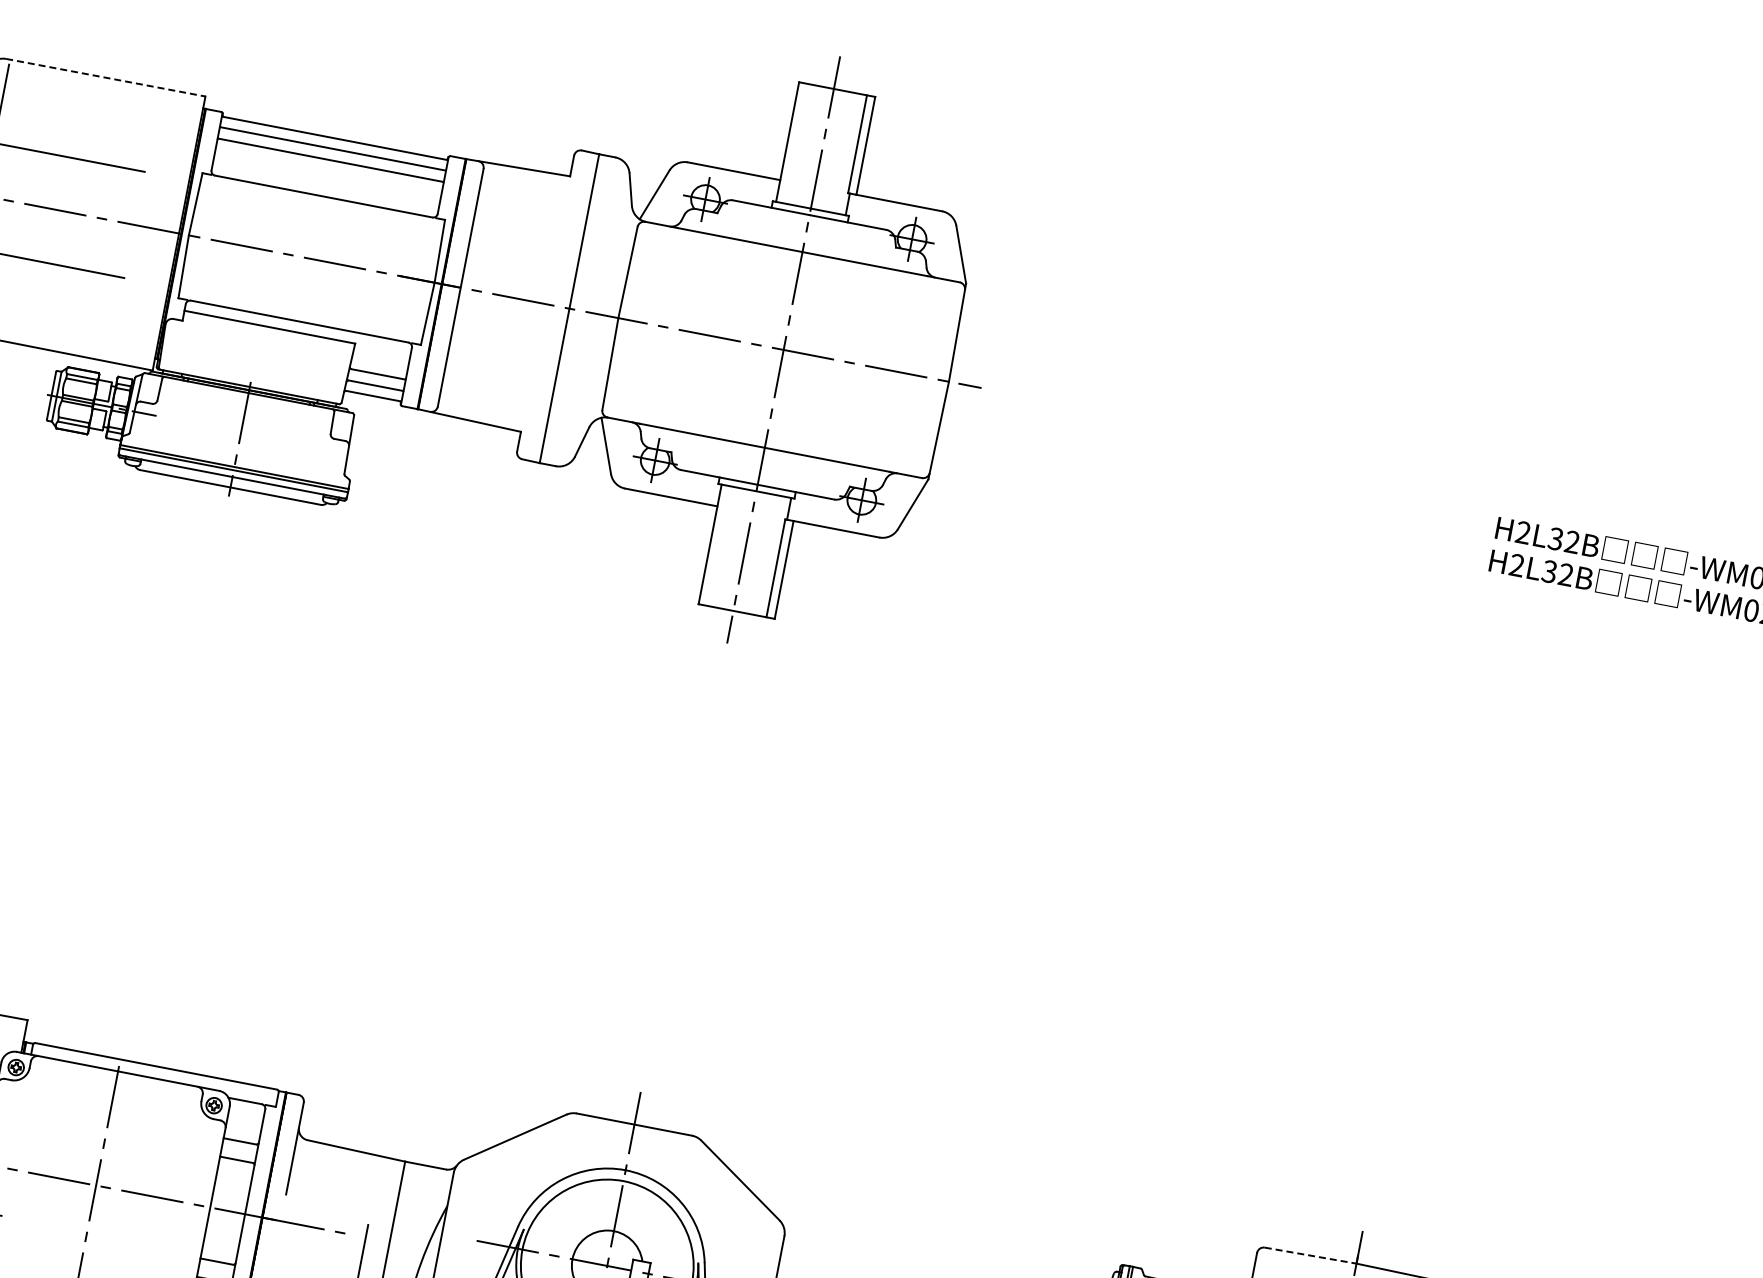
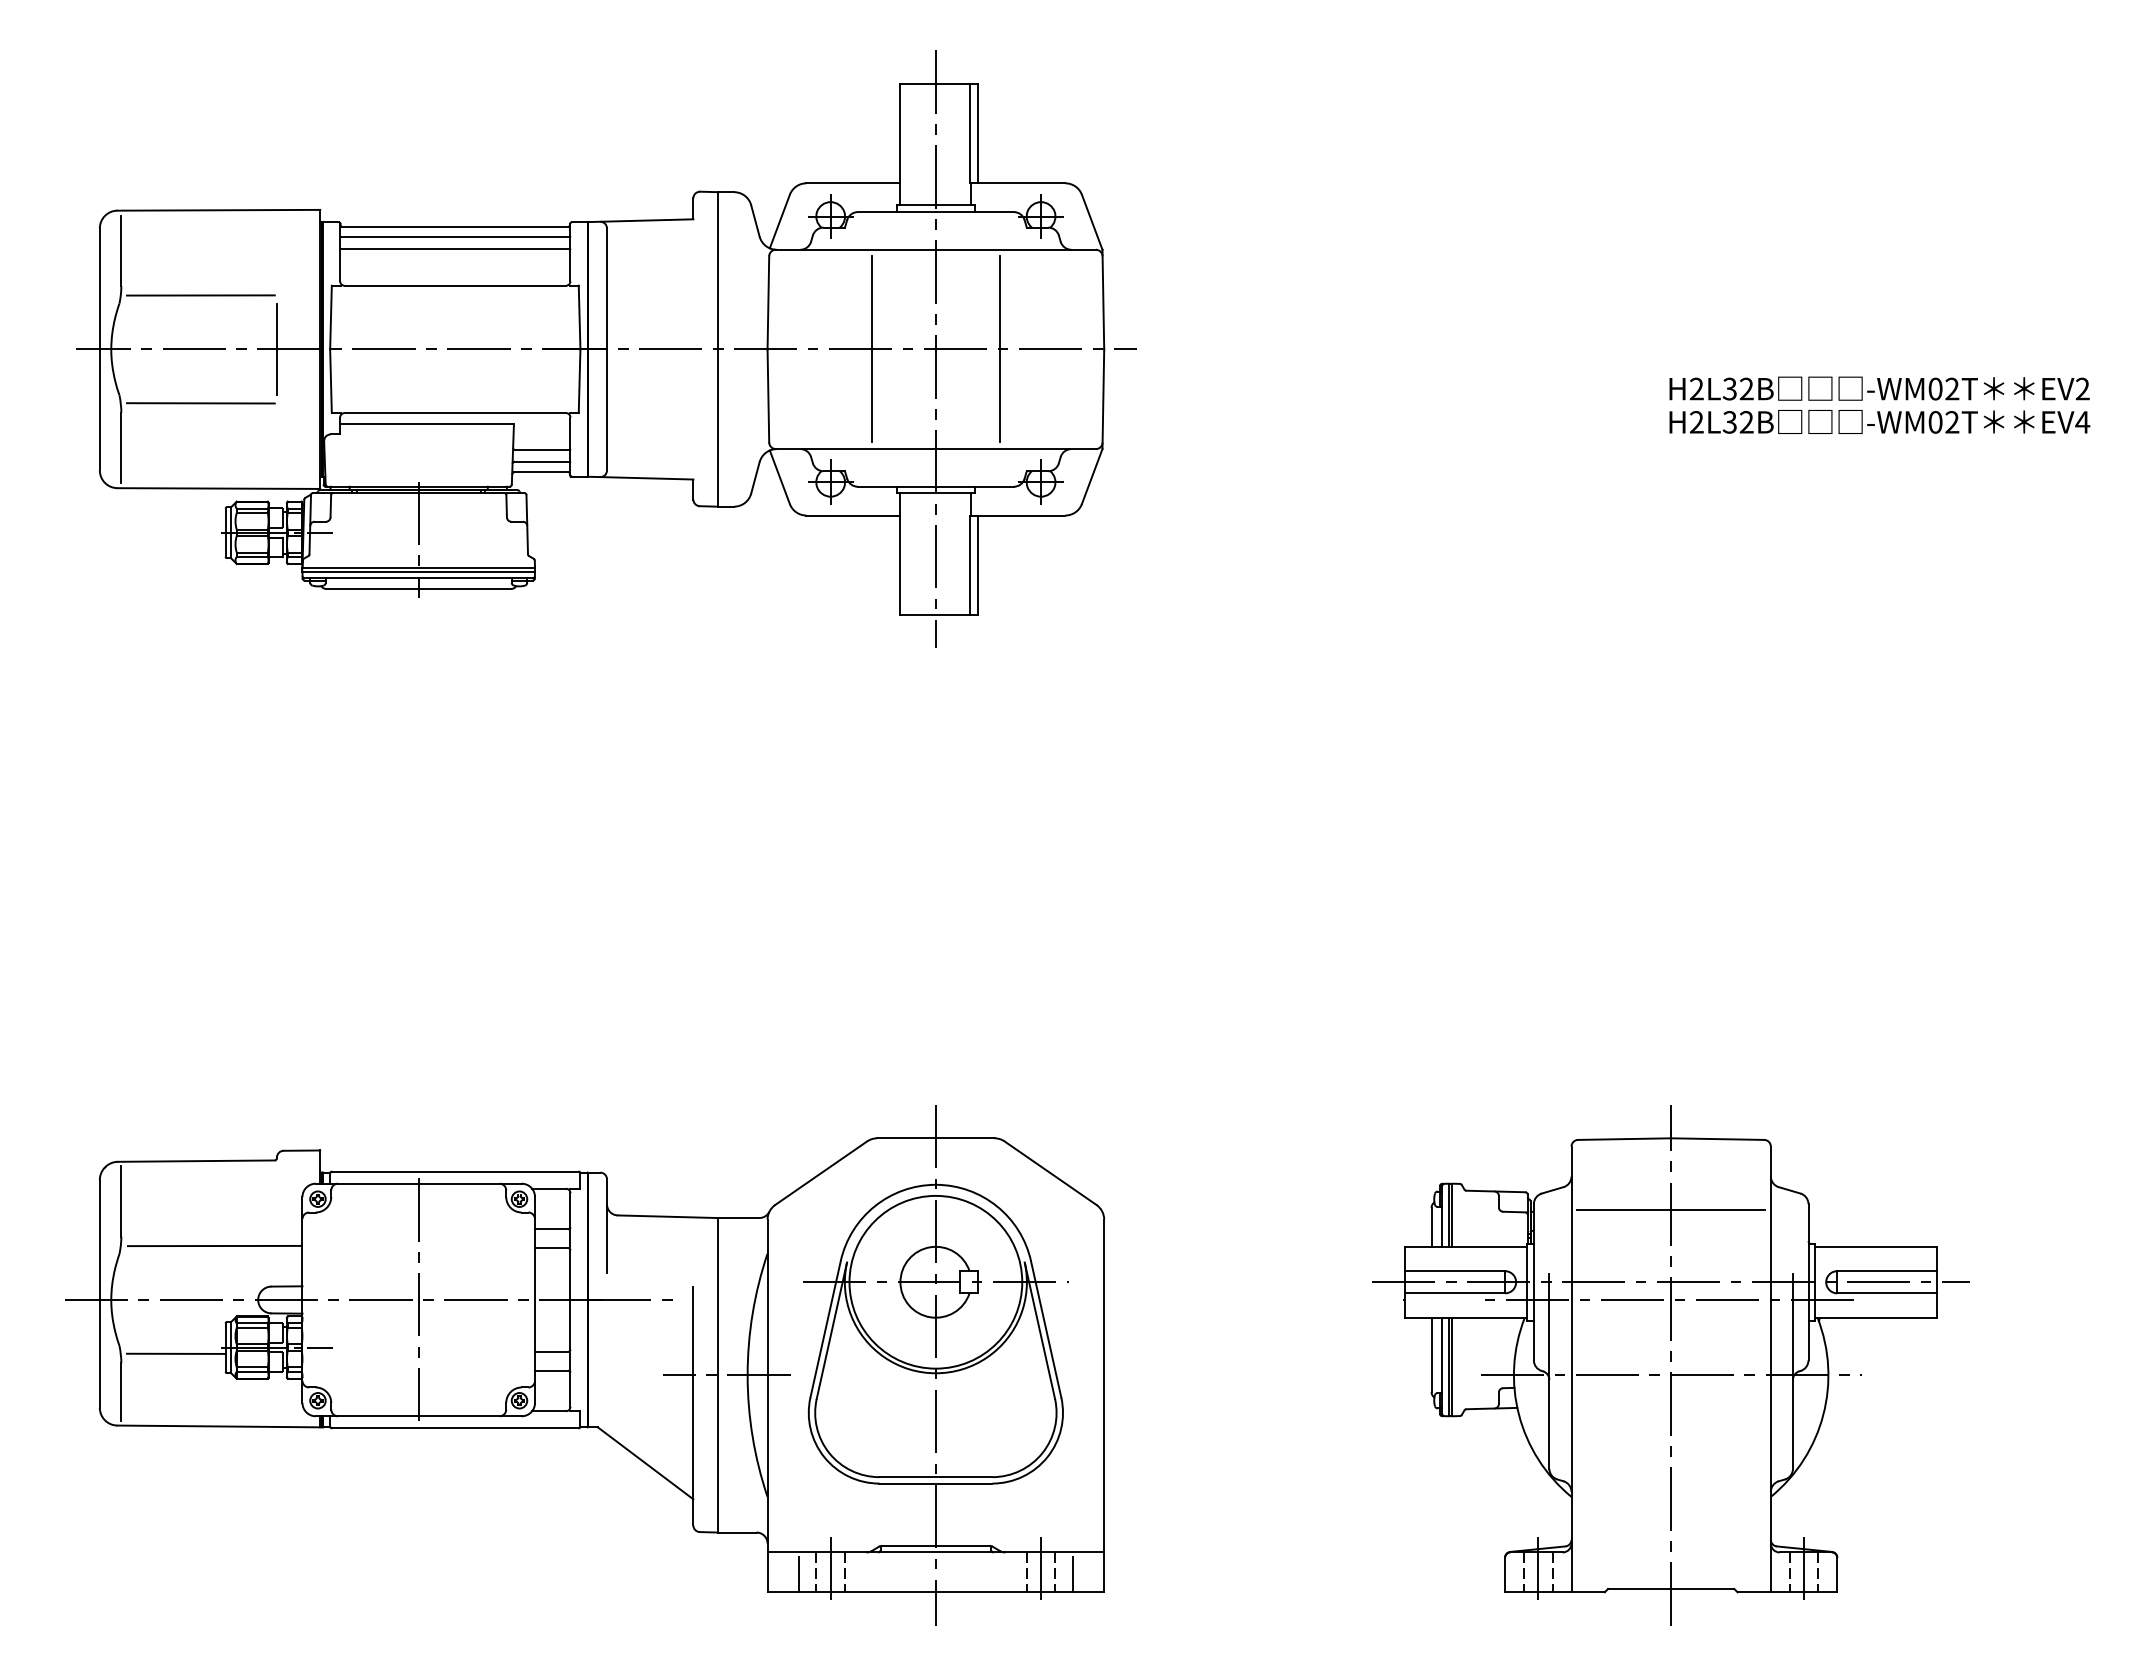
line: (106, 78) -> (219, 210), dashed -> solid
line: (137, 225) -> (277, 349), added
line: (720, 337) -> (871, 349), added
line: (847, 362) -> (1000, 349), added
line: (1310, 1255) -> (1624, 1139), dashed -> solid

